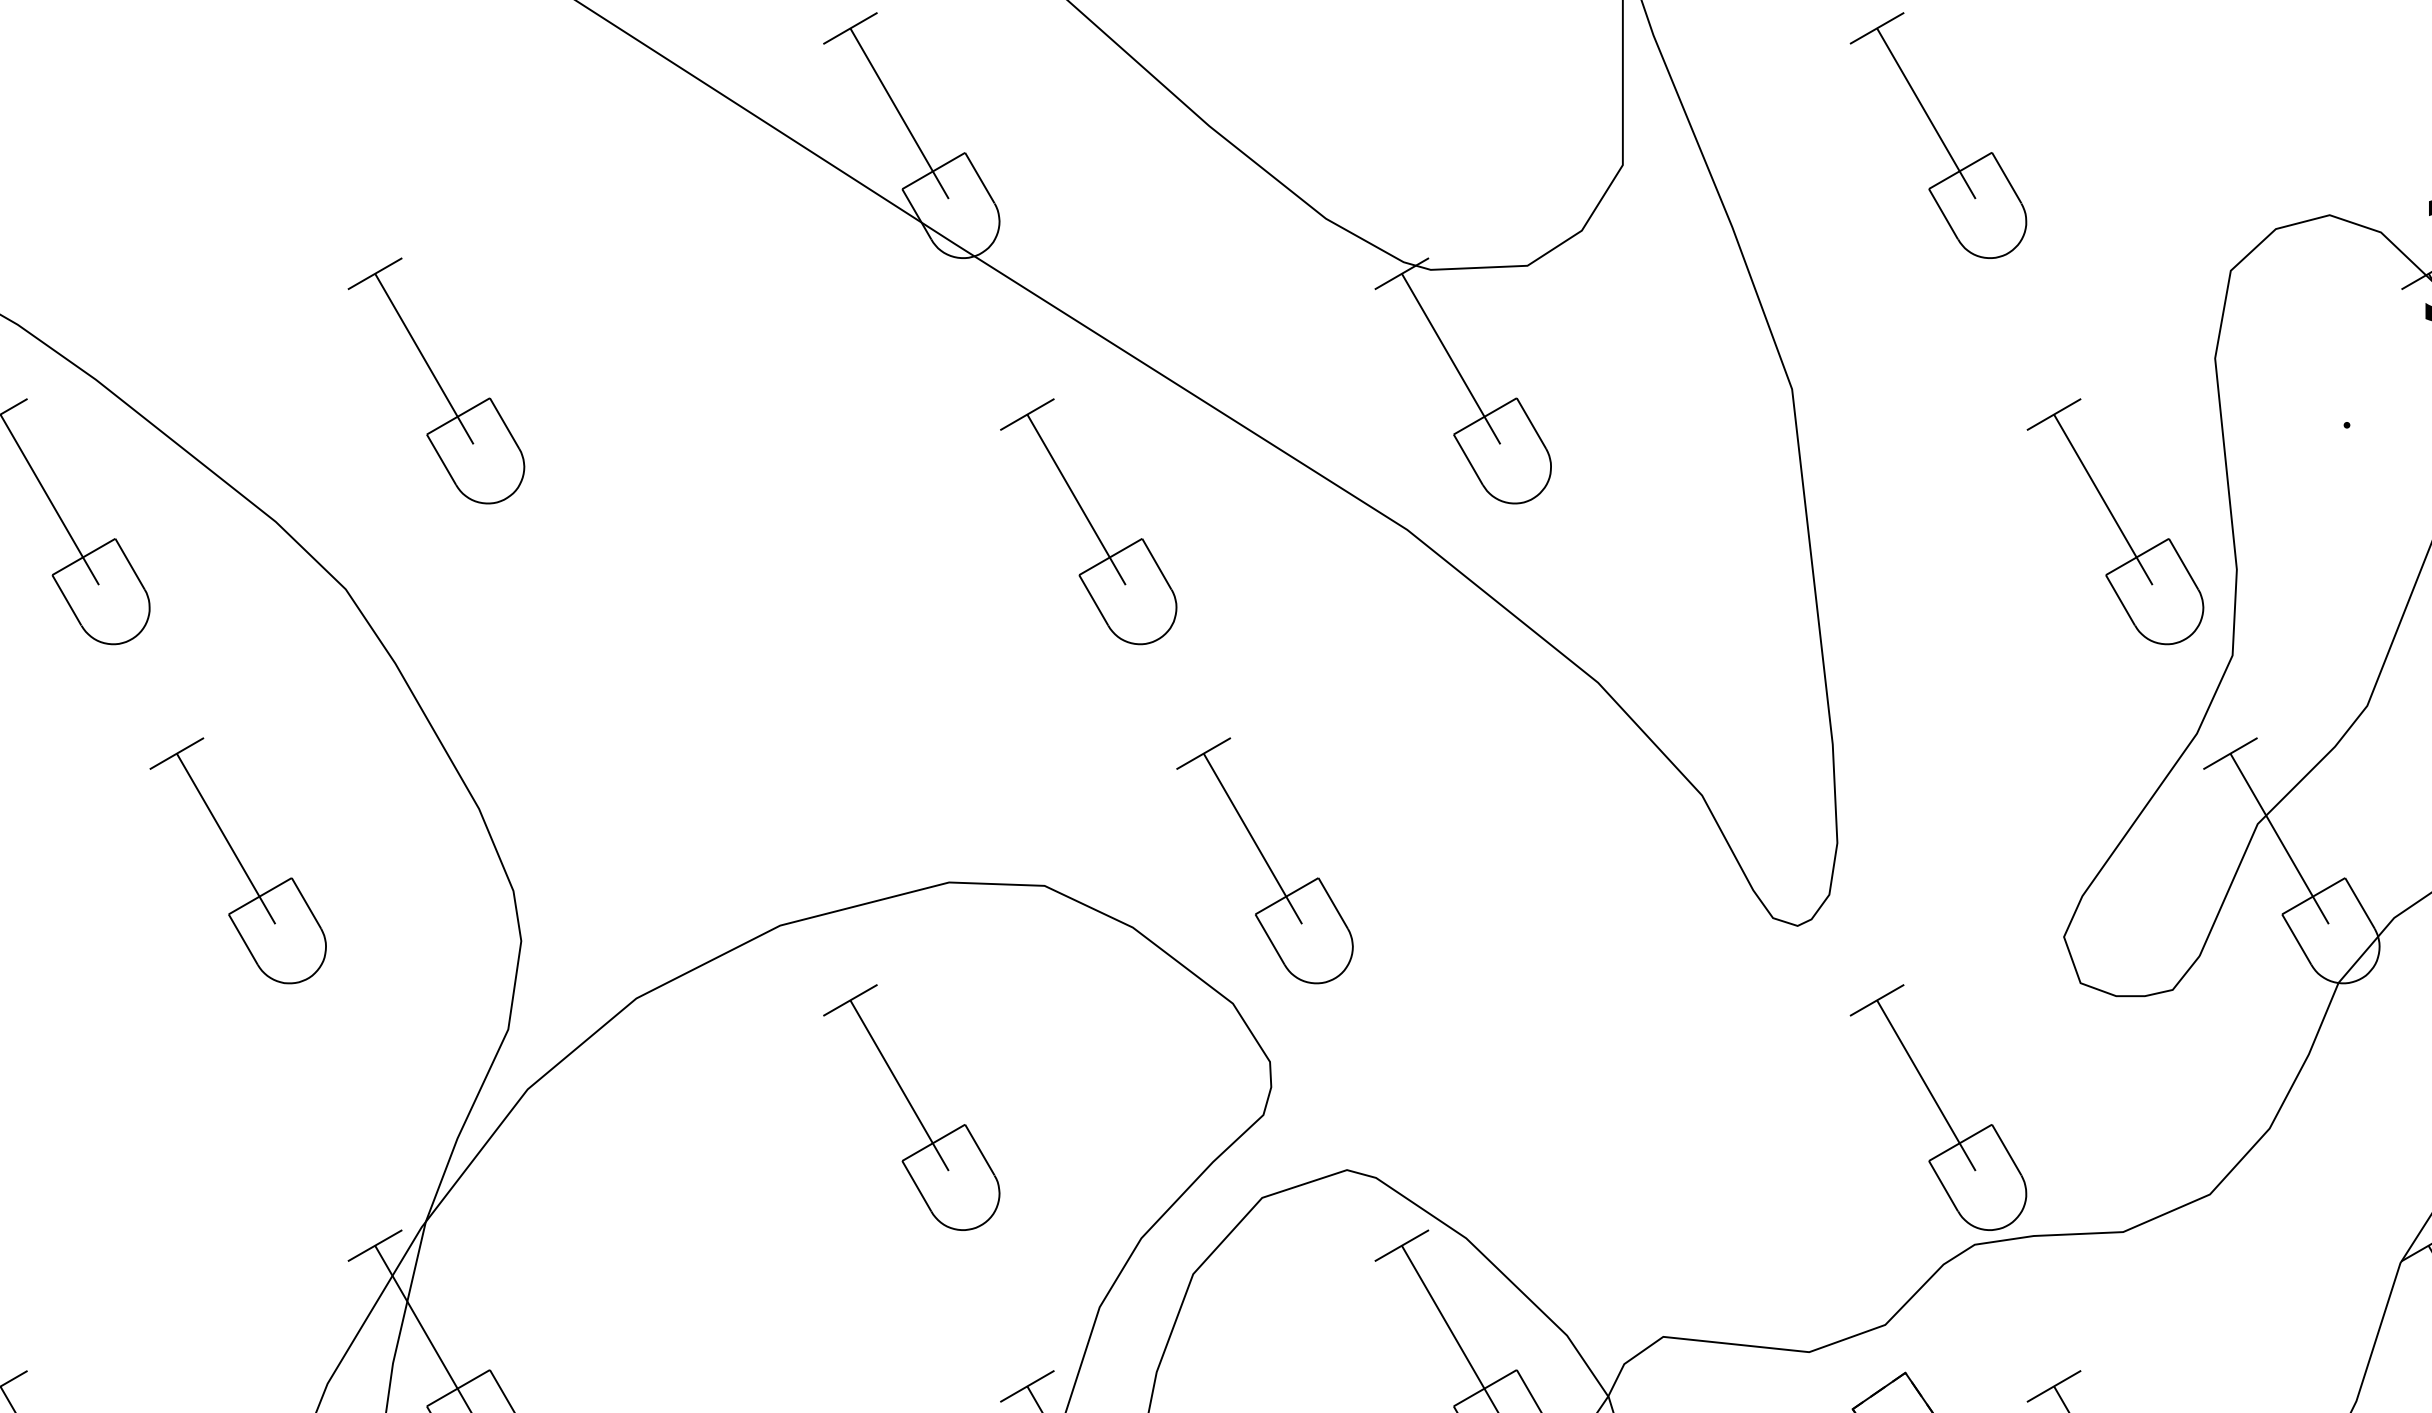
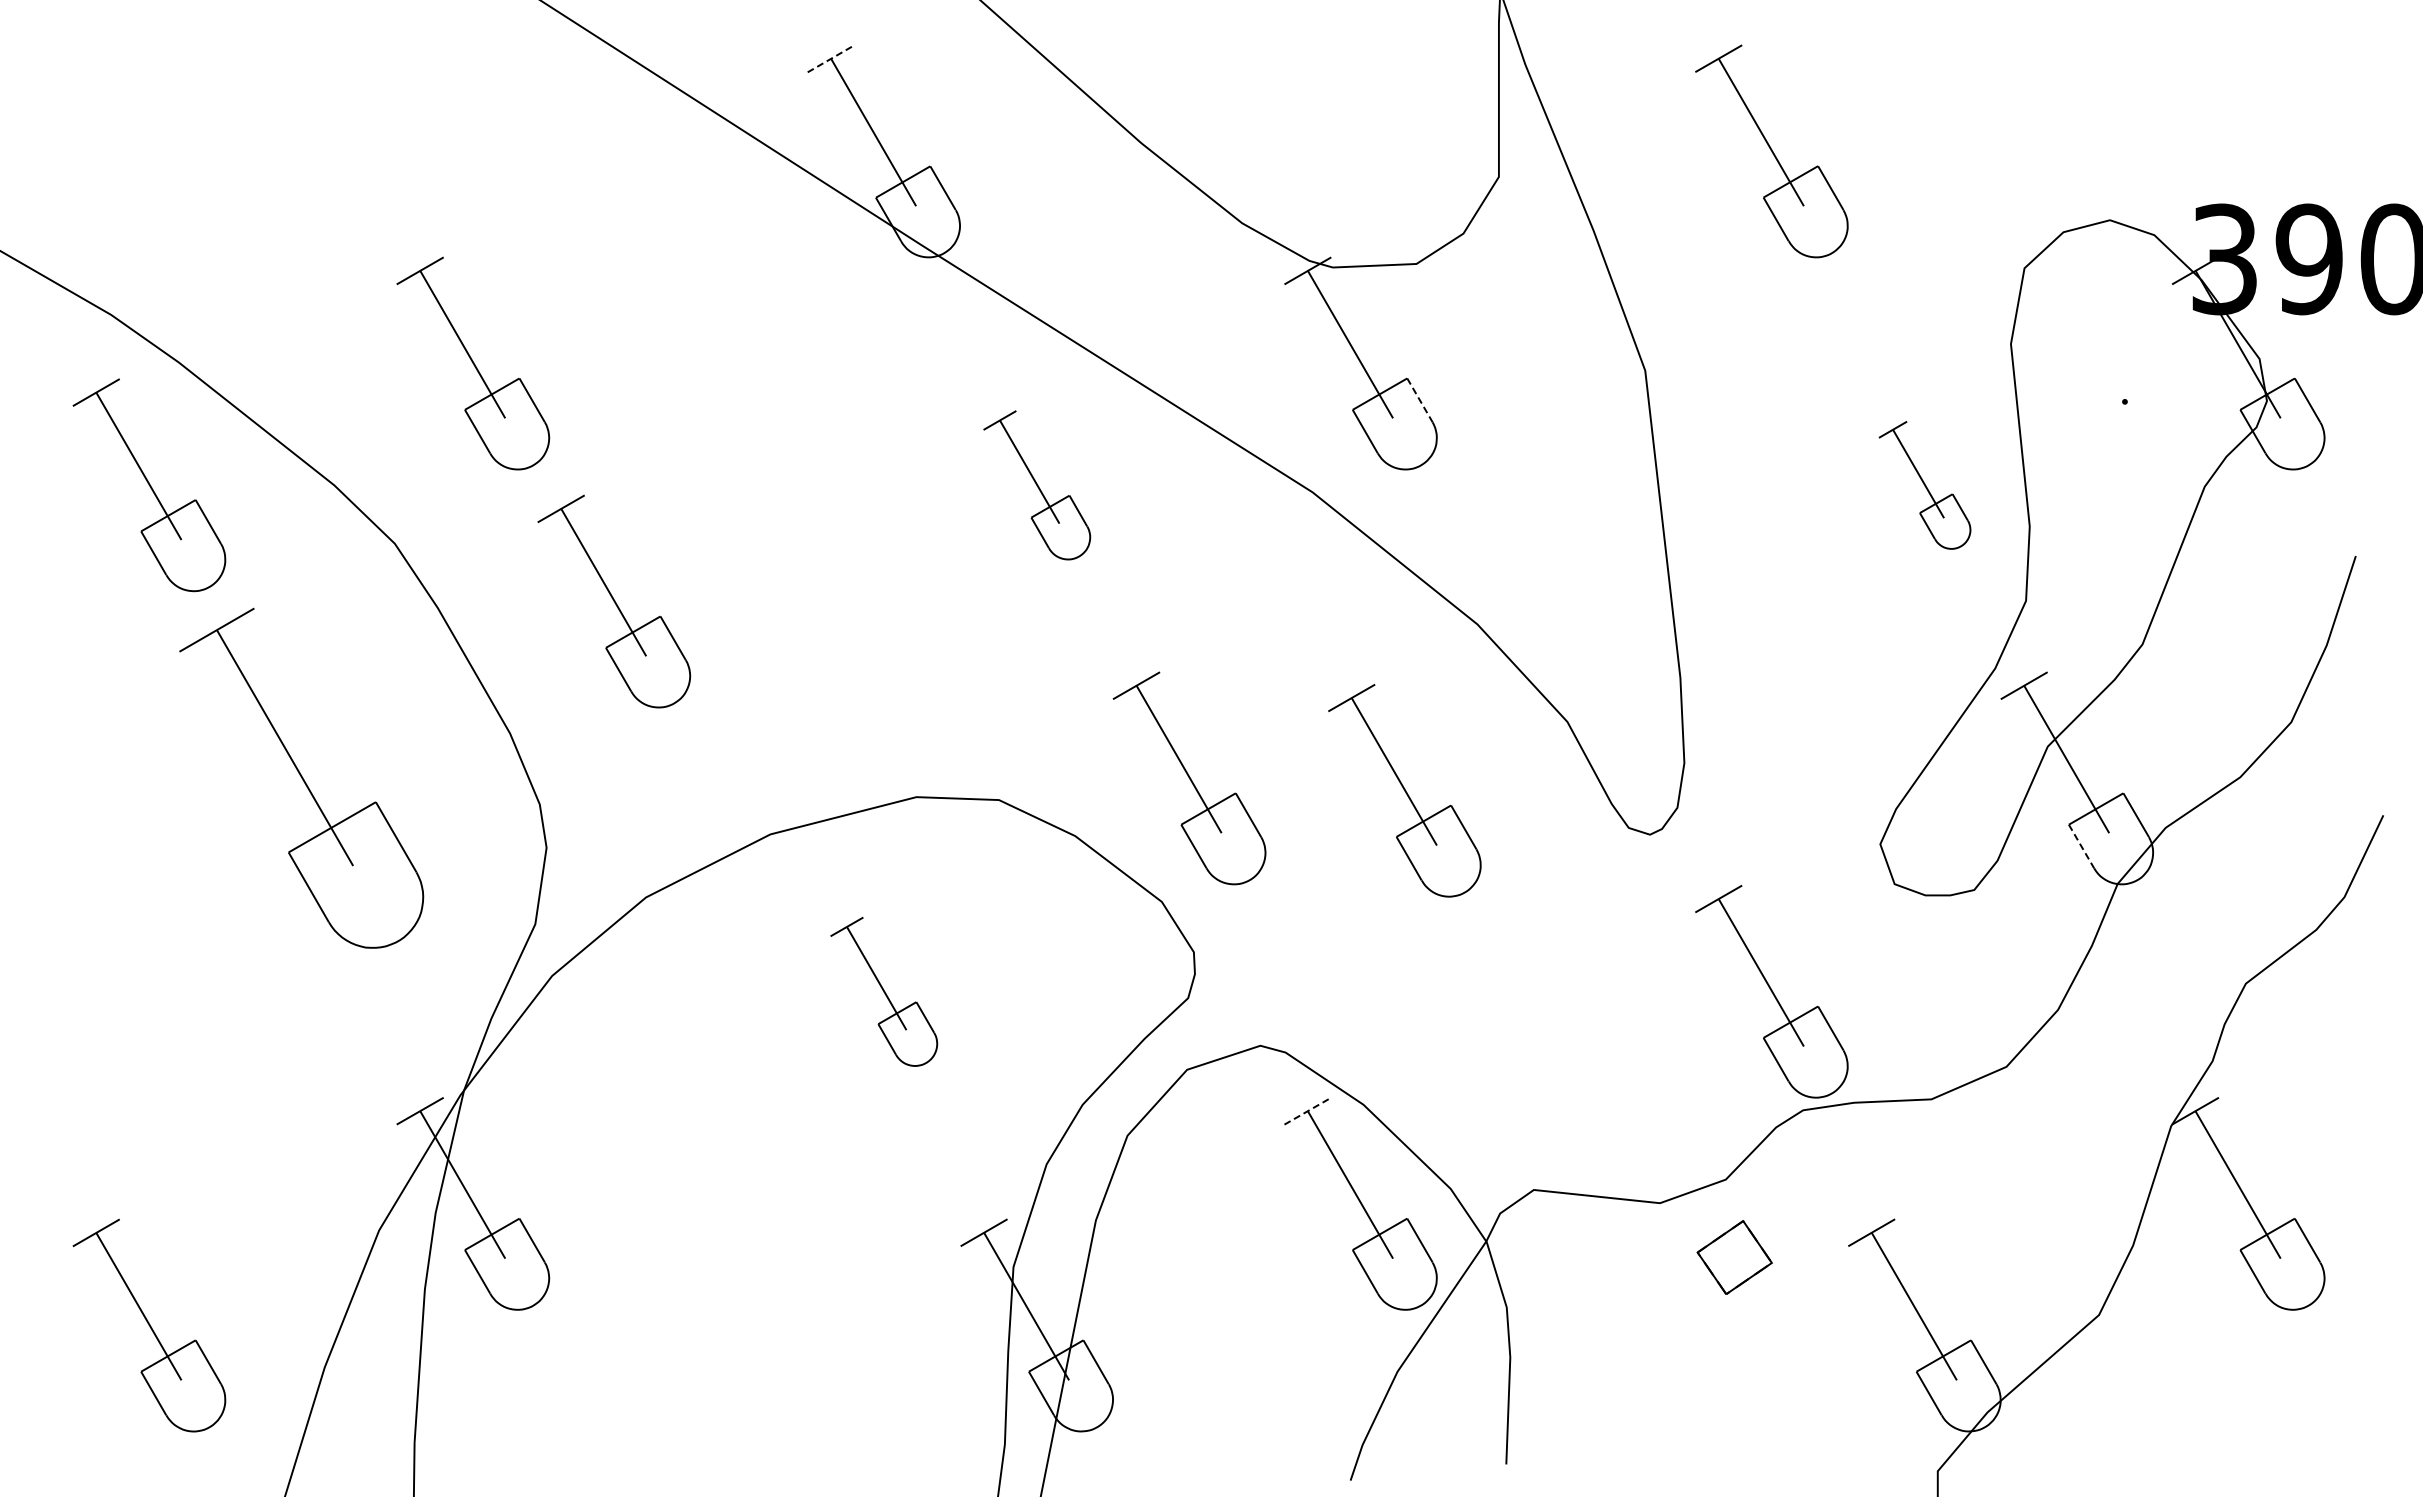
line: (850, 28) -> (831, 58), solid -> dashed
line: (1532, 423) -> (1420, 400), solid -> dashed
part: (1087, 522) -> (1036, 485), size x0.7
part: (2115, 522) -> (1924, 485), size x0.6
part: (599, 656) -> (614, 601), added
part: (237, 860) -> (301, 778), size x1.6
part: (1513, 874) -> (1404, 790), added
line: (2296, 939) -> (2081, 846), solid -> dashed
part: (911, 1107) -> (883, 991), size x0.7
line: (1402, 1244) -> (1308, 1110), solid -> dashed

